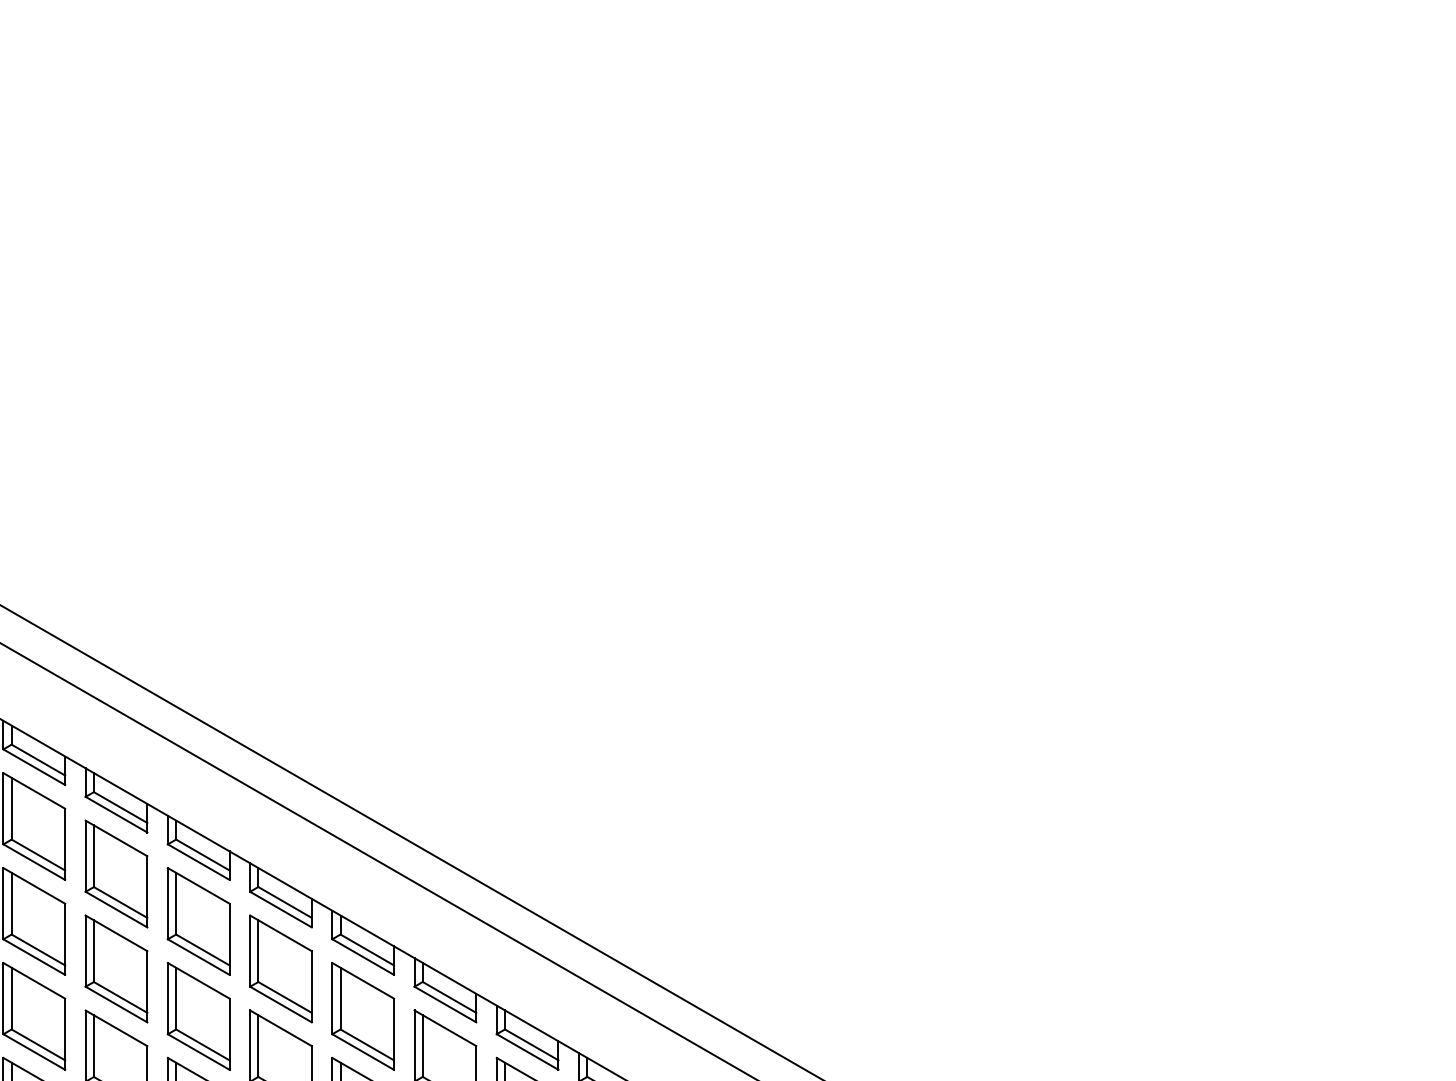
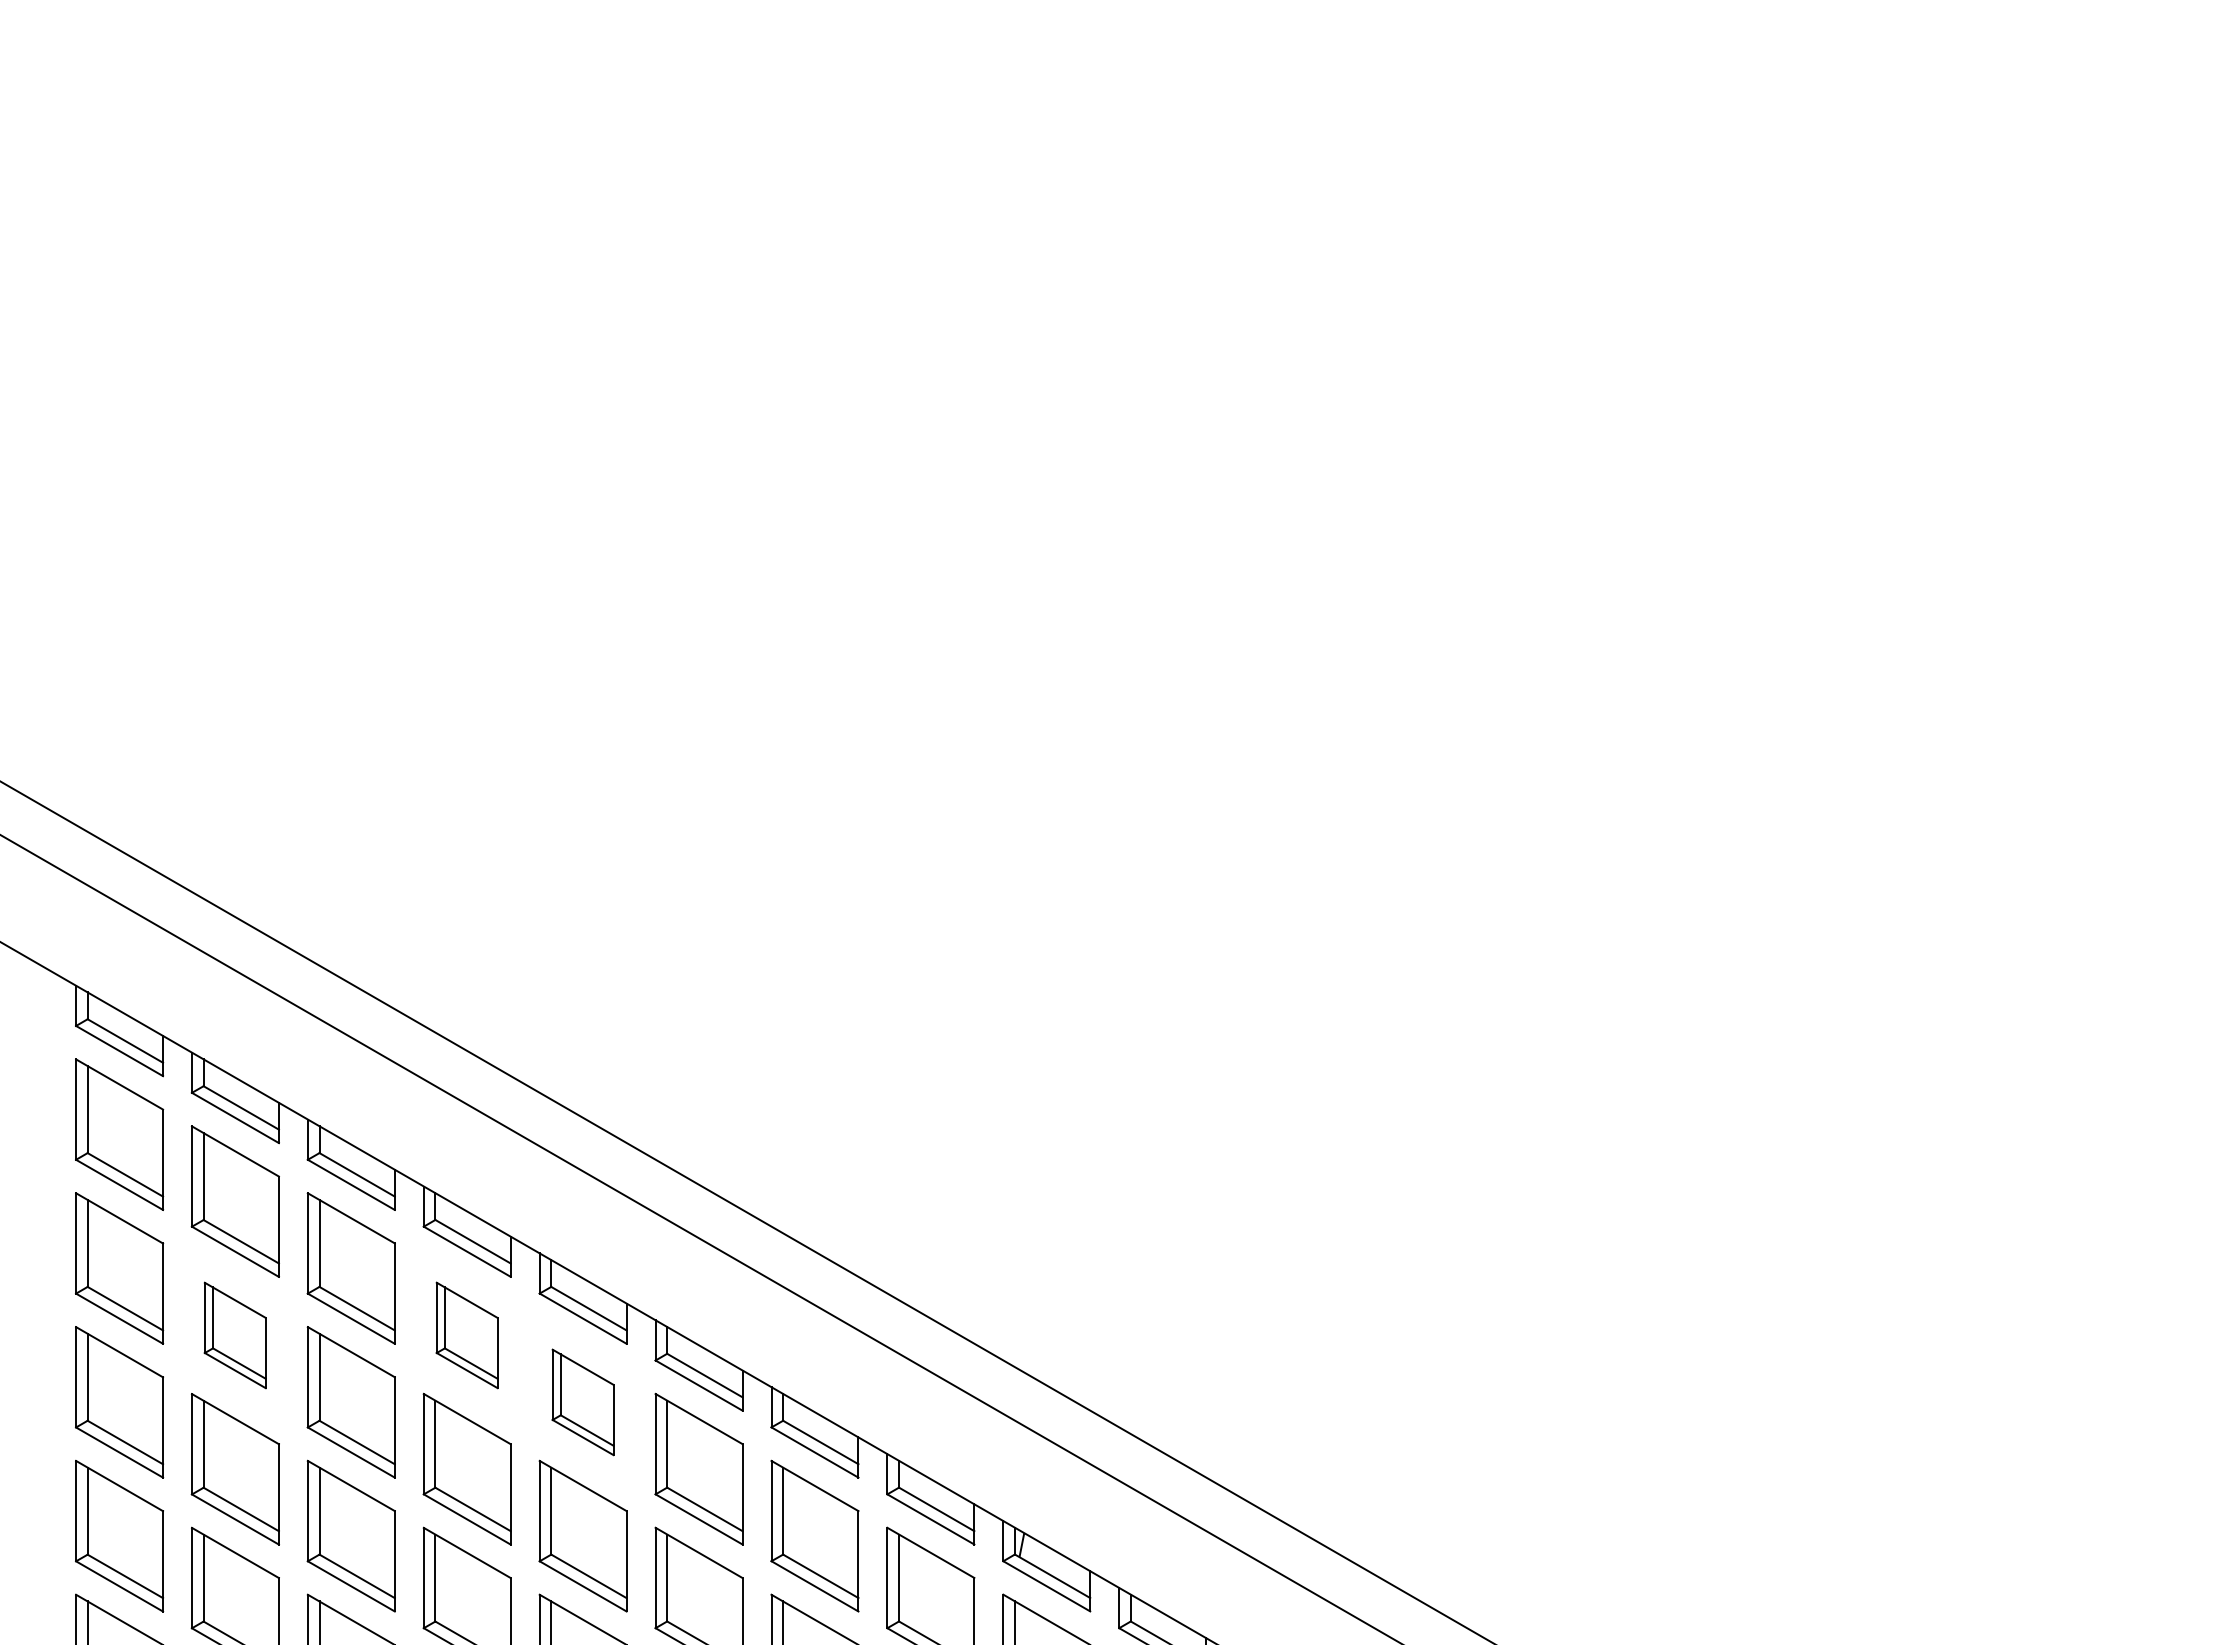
part: (115, 968) -> (234, 1335), size x0.7
part: (280, 968) -> (466, 1335), size x0.7
part: (362, 1016) -> (582, 1402), size x0.7

